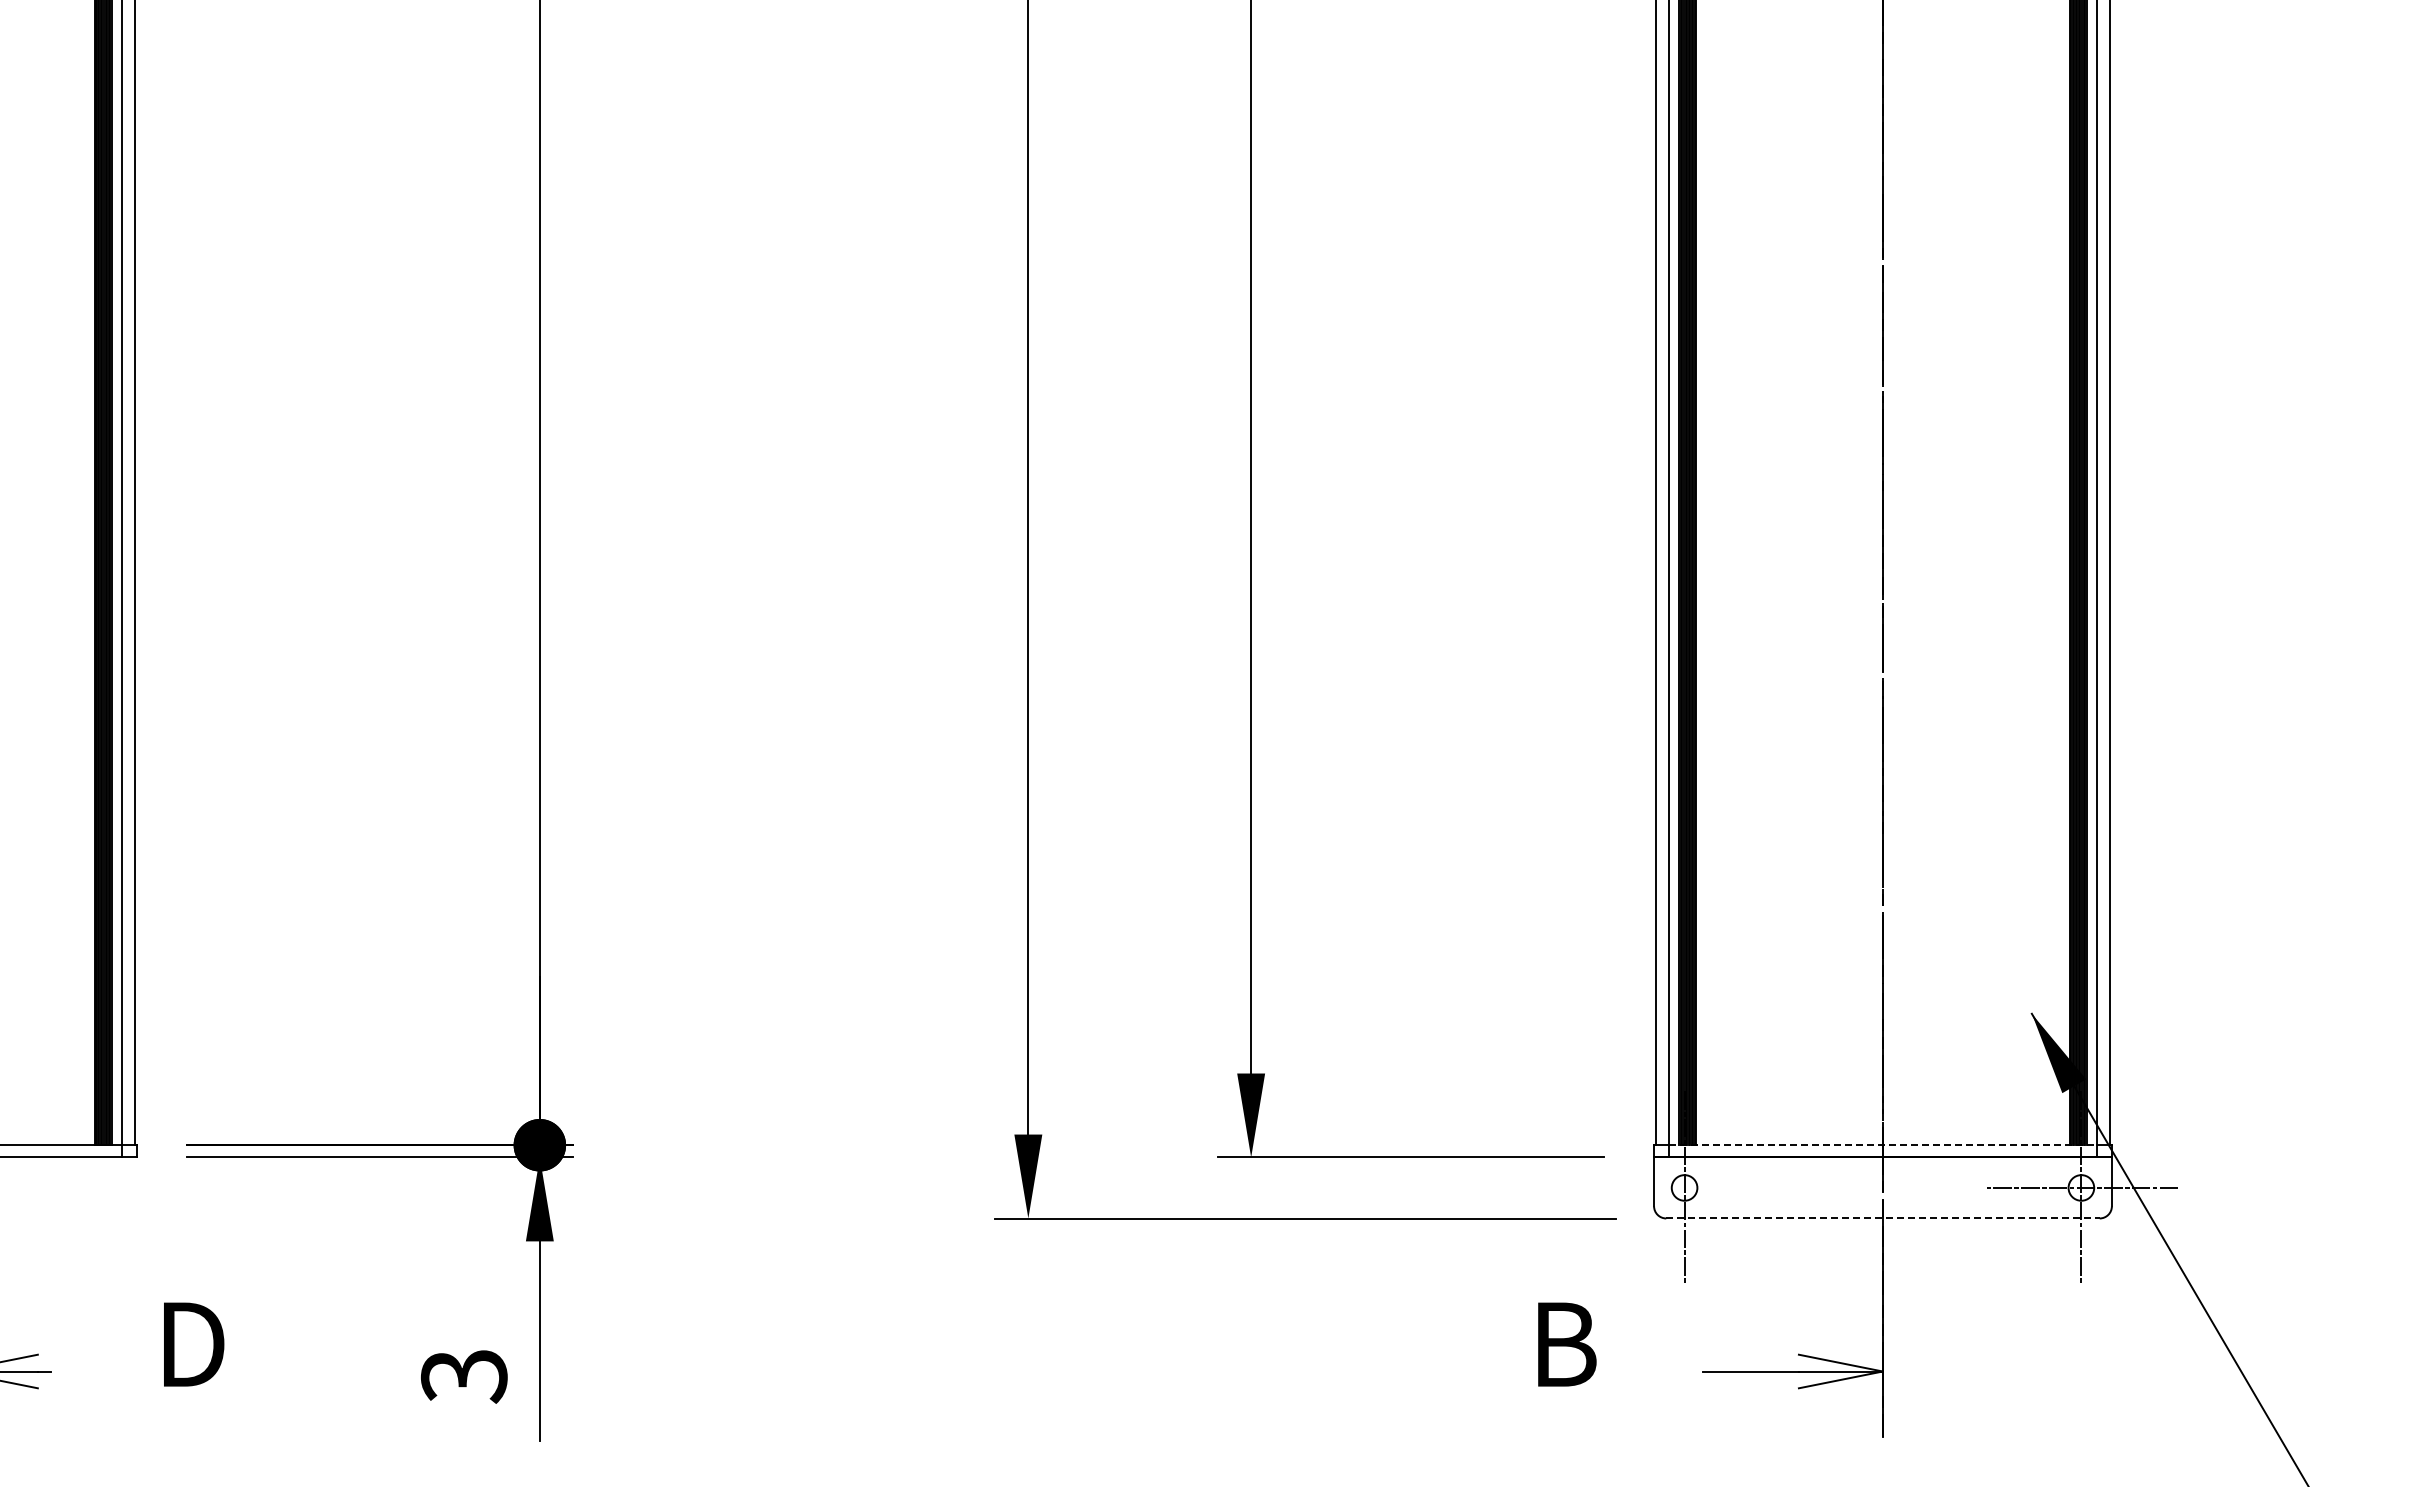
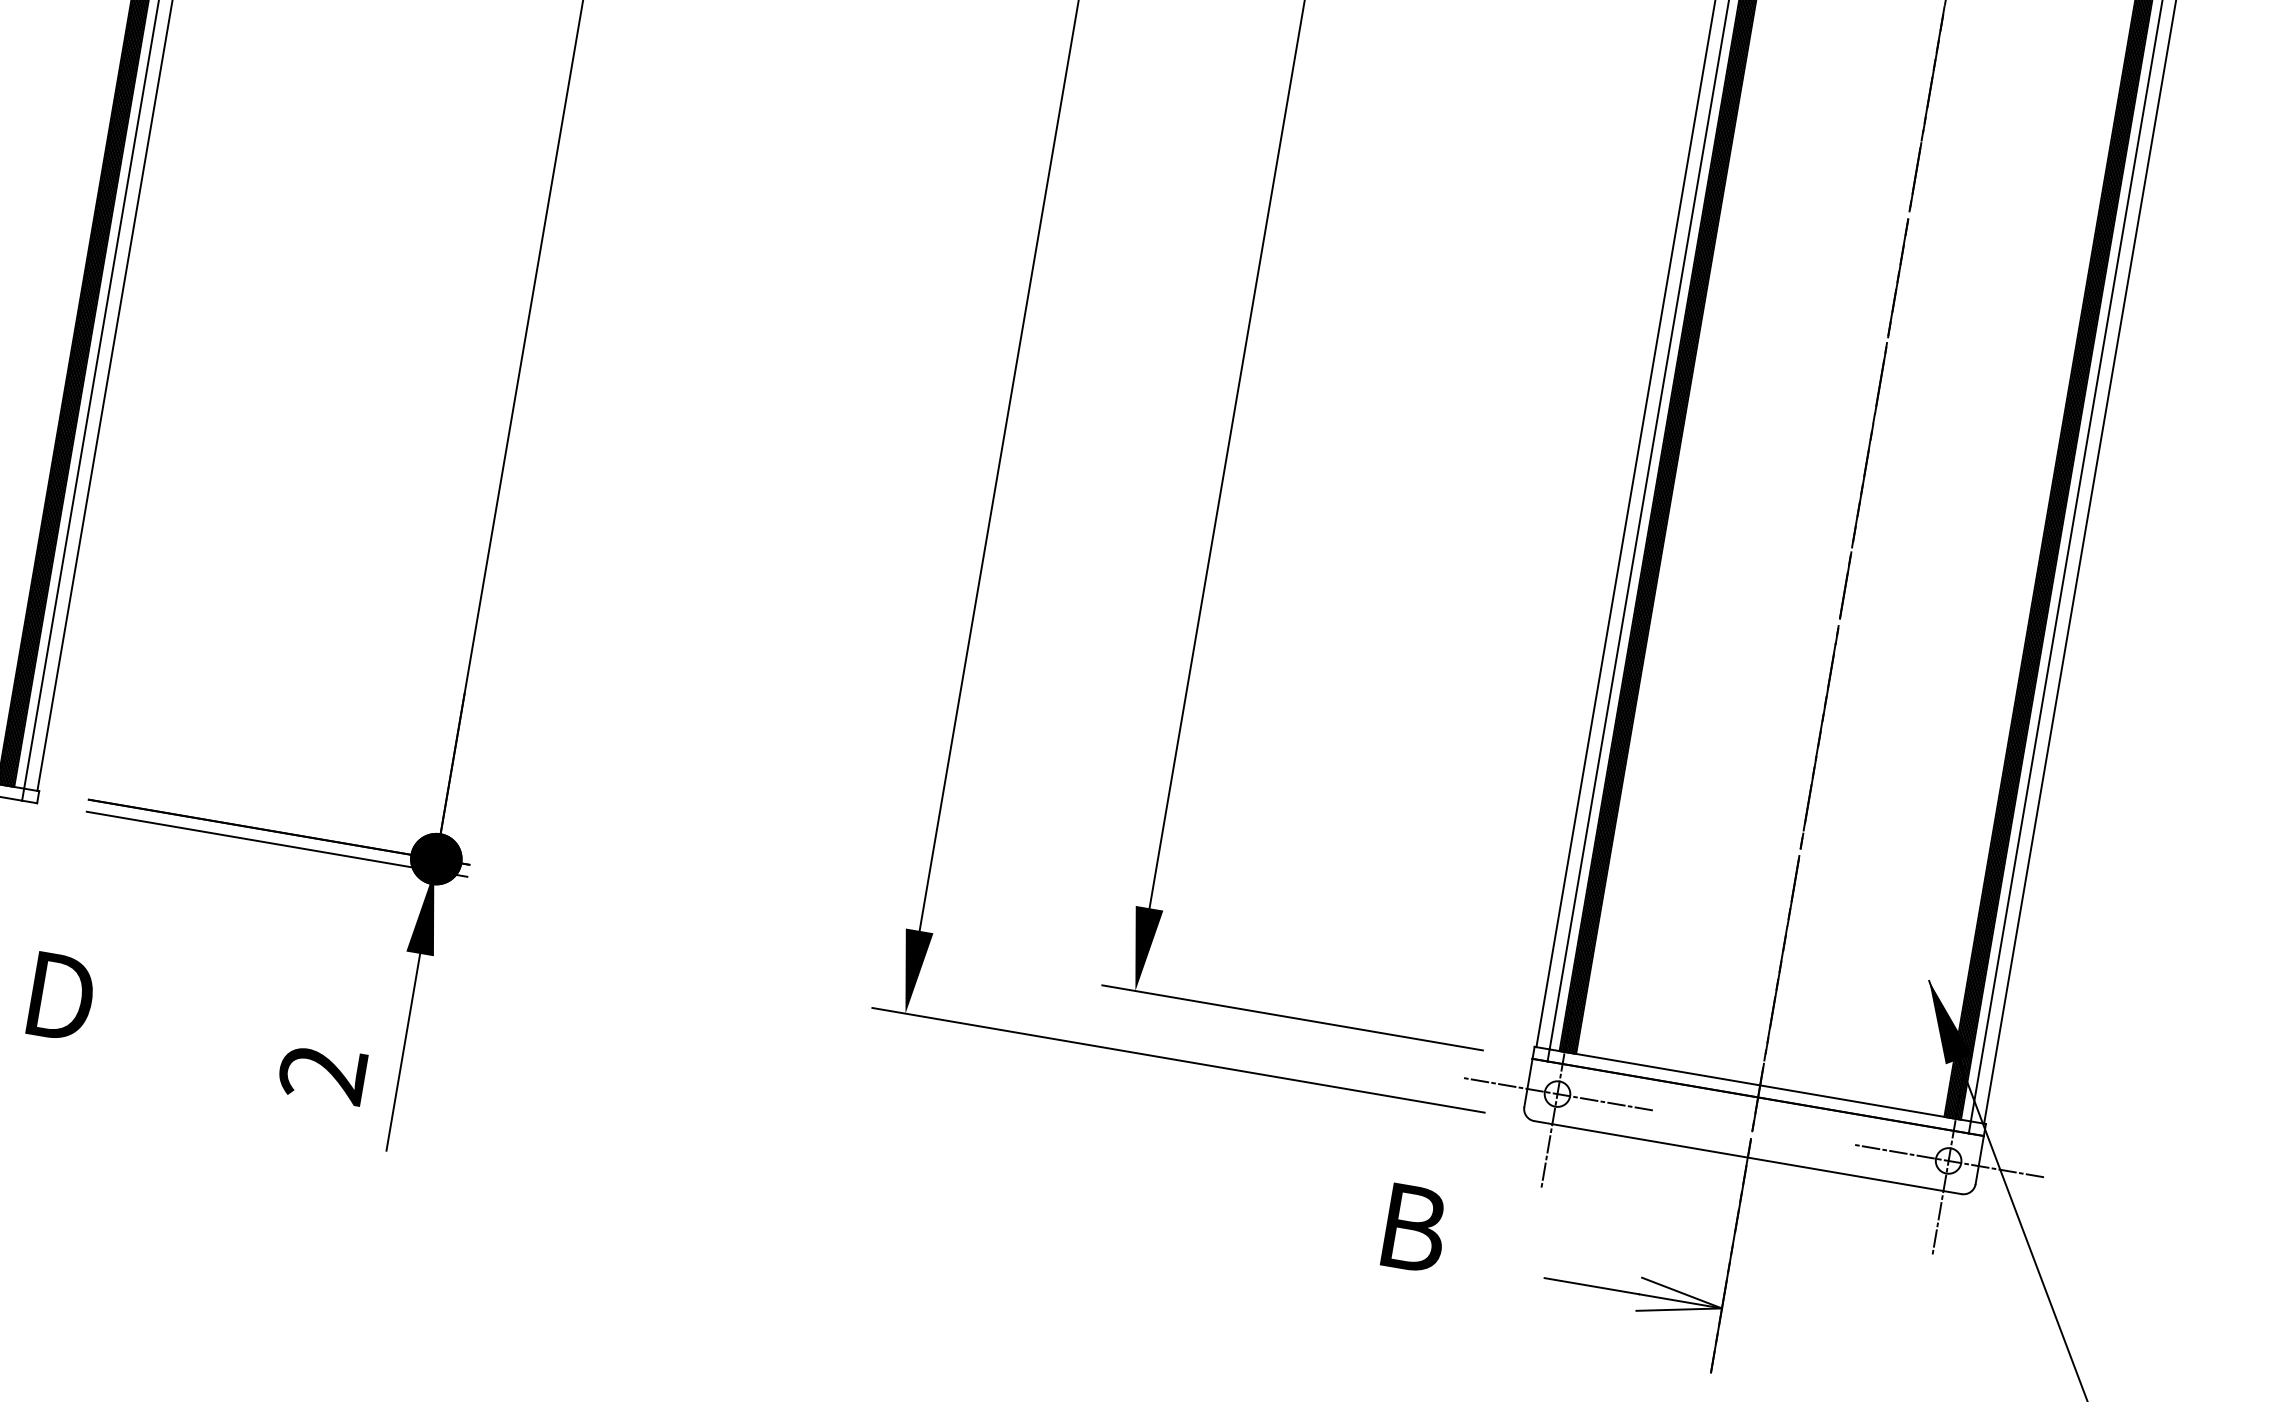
line: (1882, 1145) -> (1759, 1085), dashed -> solid
line: (1684, 1187) -> (1557, 1093), added
line: (1882, 1218) -> (1747, 1157), dashed -> solid
text: (464, 1376) -> (323, 1074), 3 -> 2

